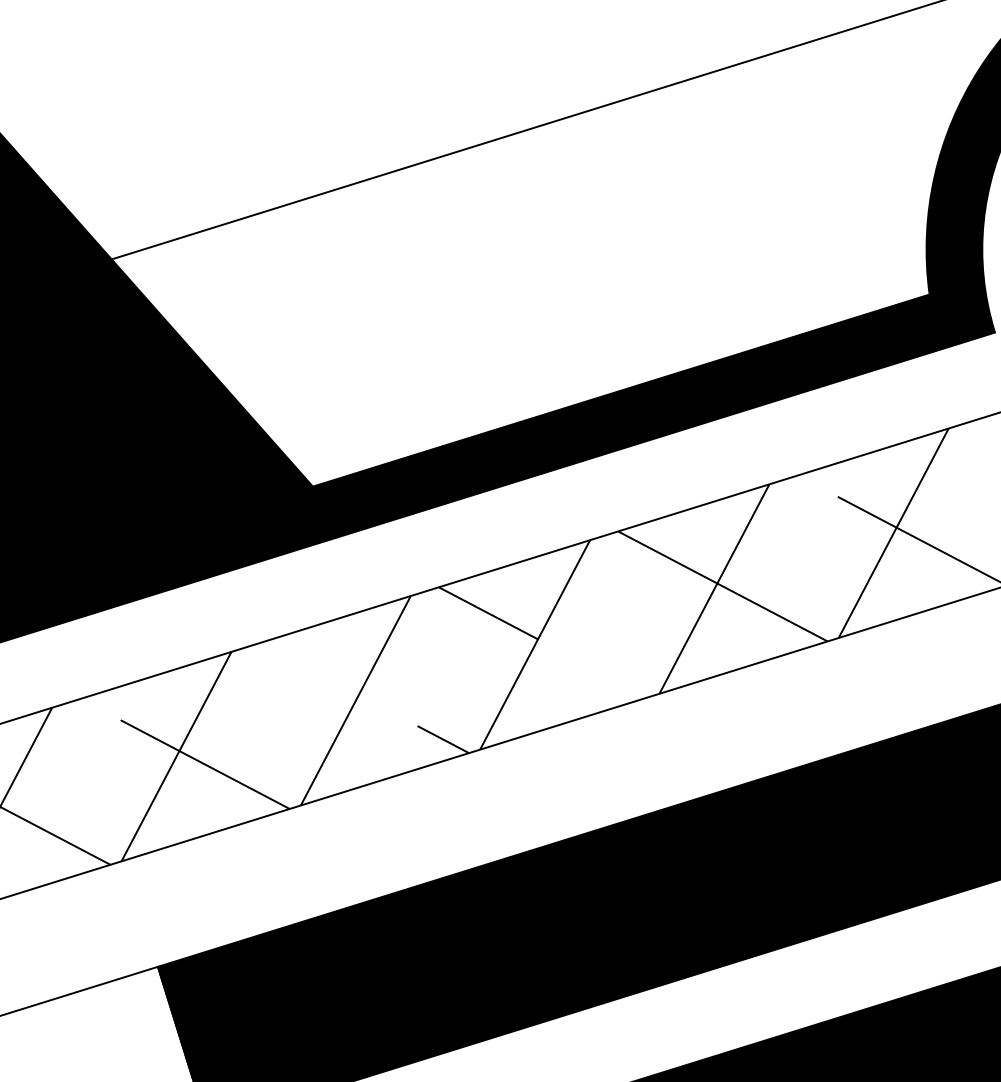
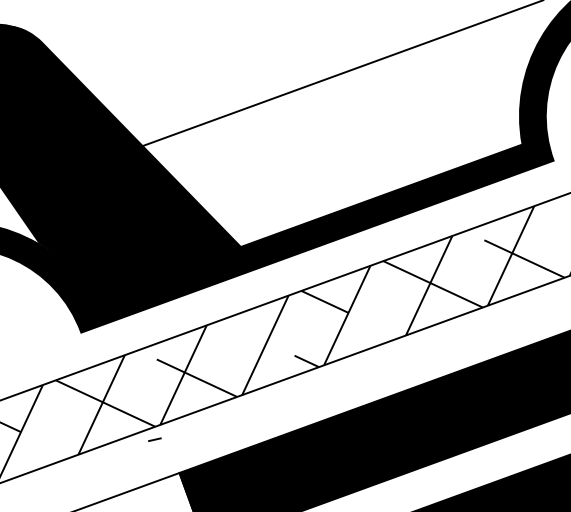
line: (107, 892) -> (154, 439), added

